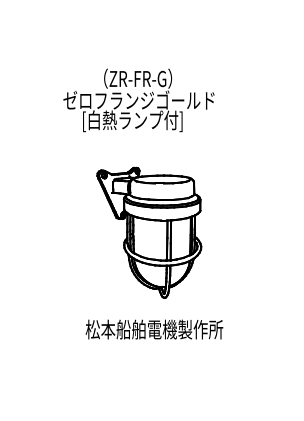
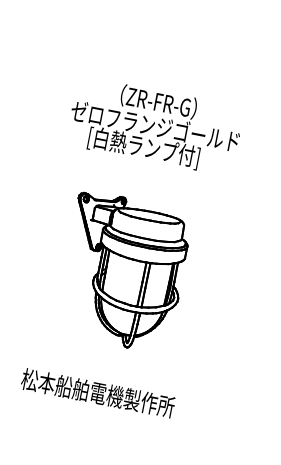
text: (138, 100) -> (154, 126), moved
text: (154, 329) -> (98, 393), moved

